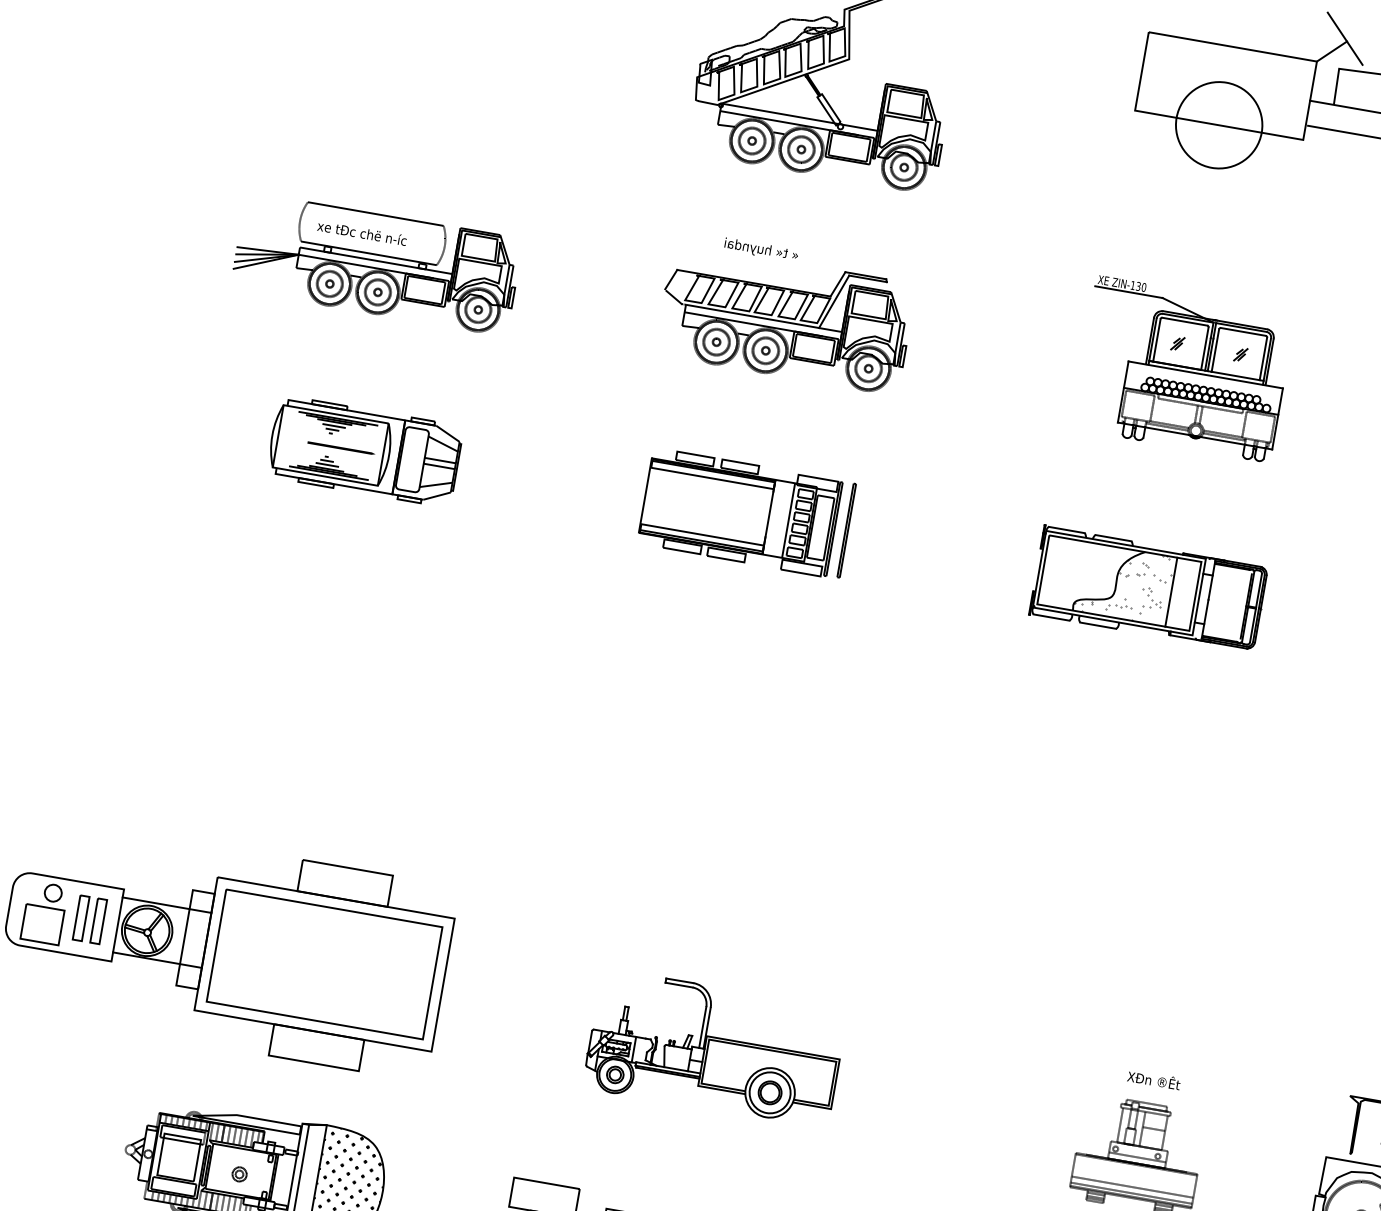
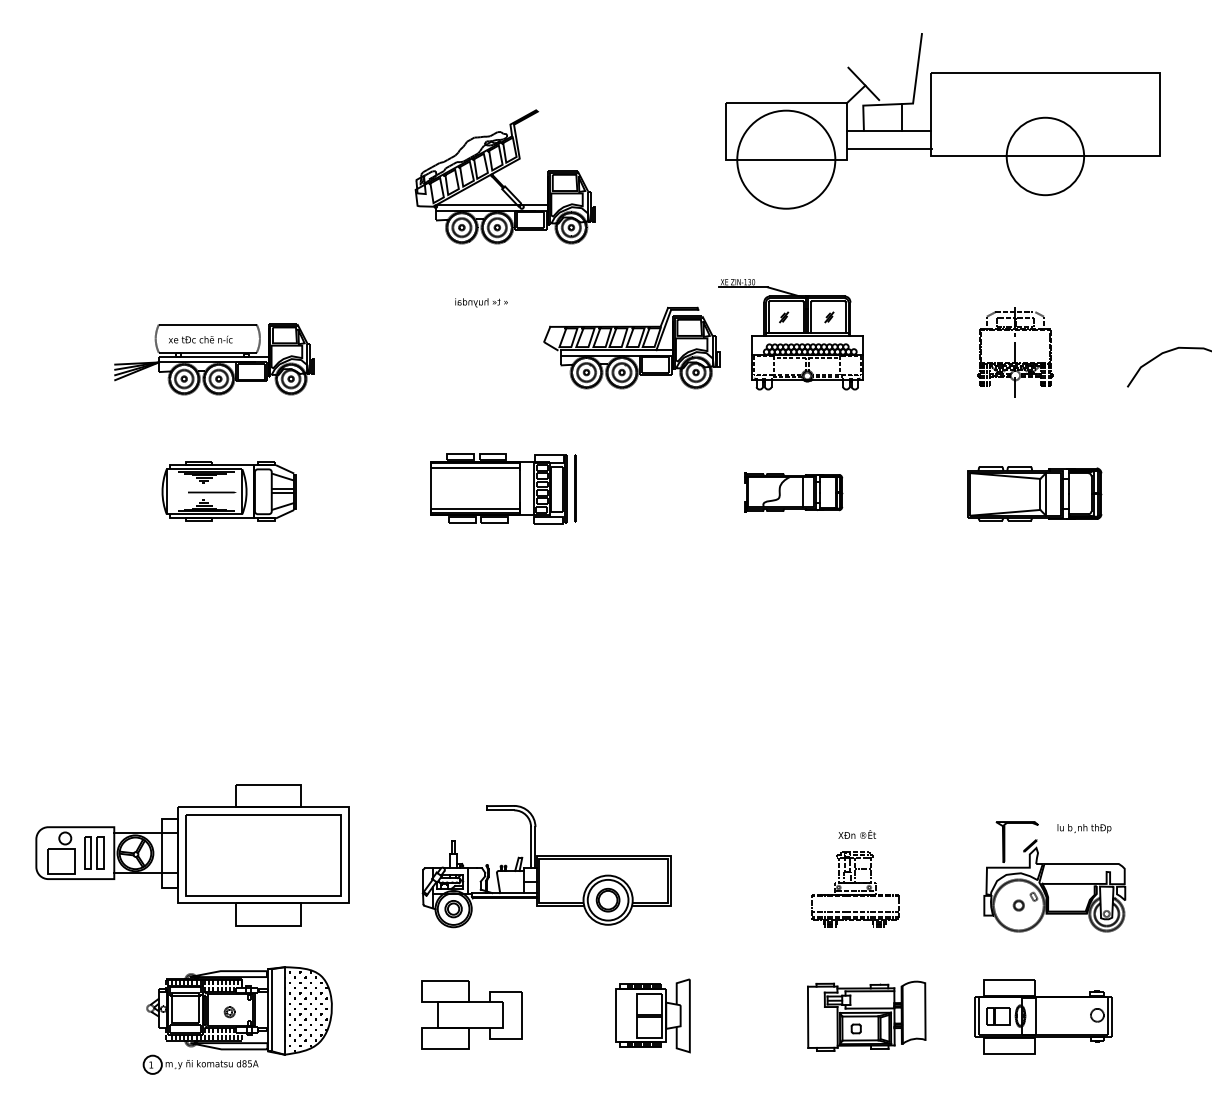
circle: (1218, 124) -> (785, 159), size x1.6
part: (785, 318) -> (631, 347), moved
part: (1148, 589) -> (793, 492), size x0.6
part: (714, 1048) -> (546, 866), size x1.4

